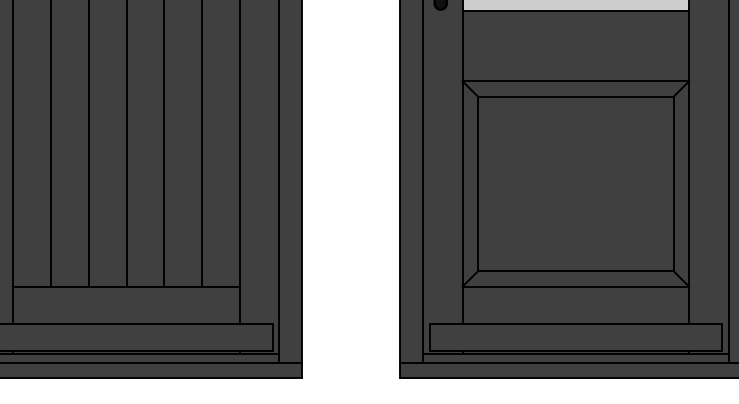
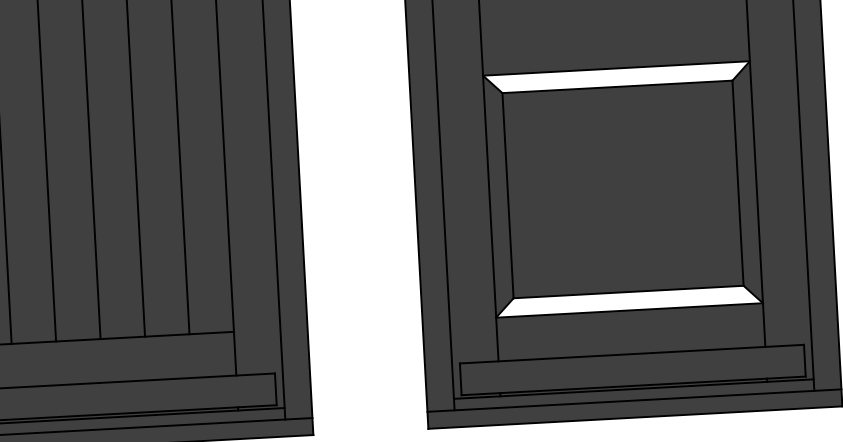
fill: (575, 88) -> (616, 77), removed
fill: (575, 278) -> (628, 300), removed

